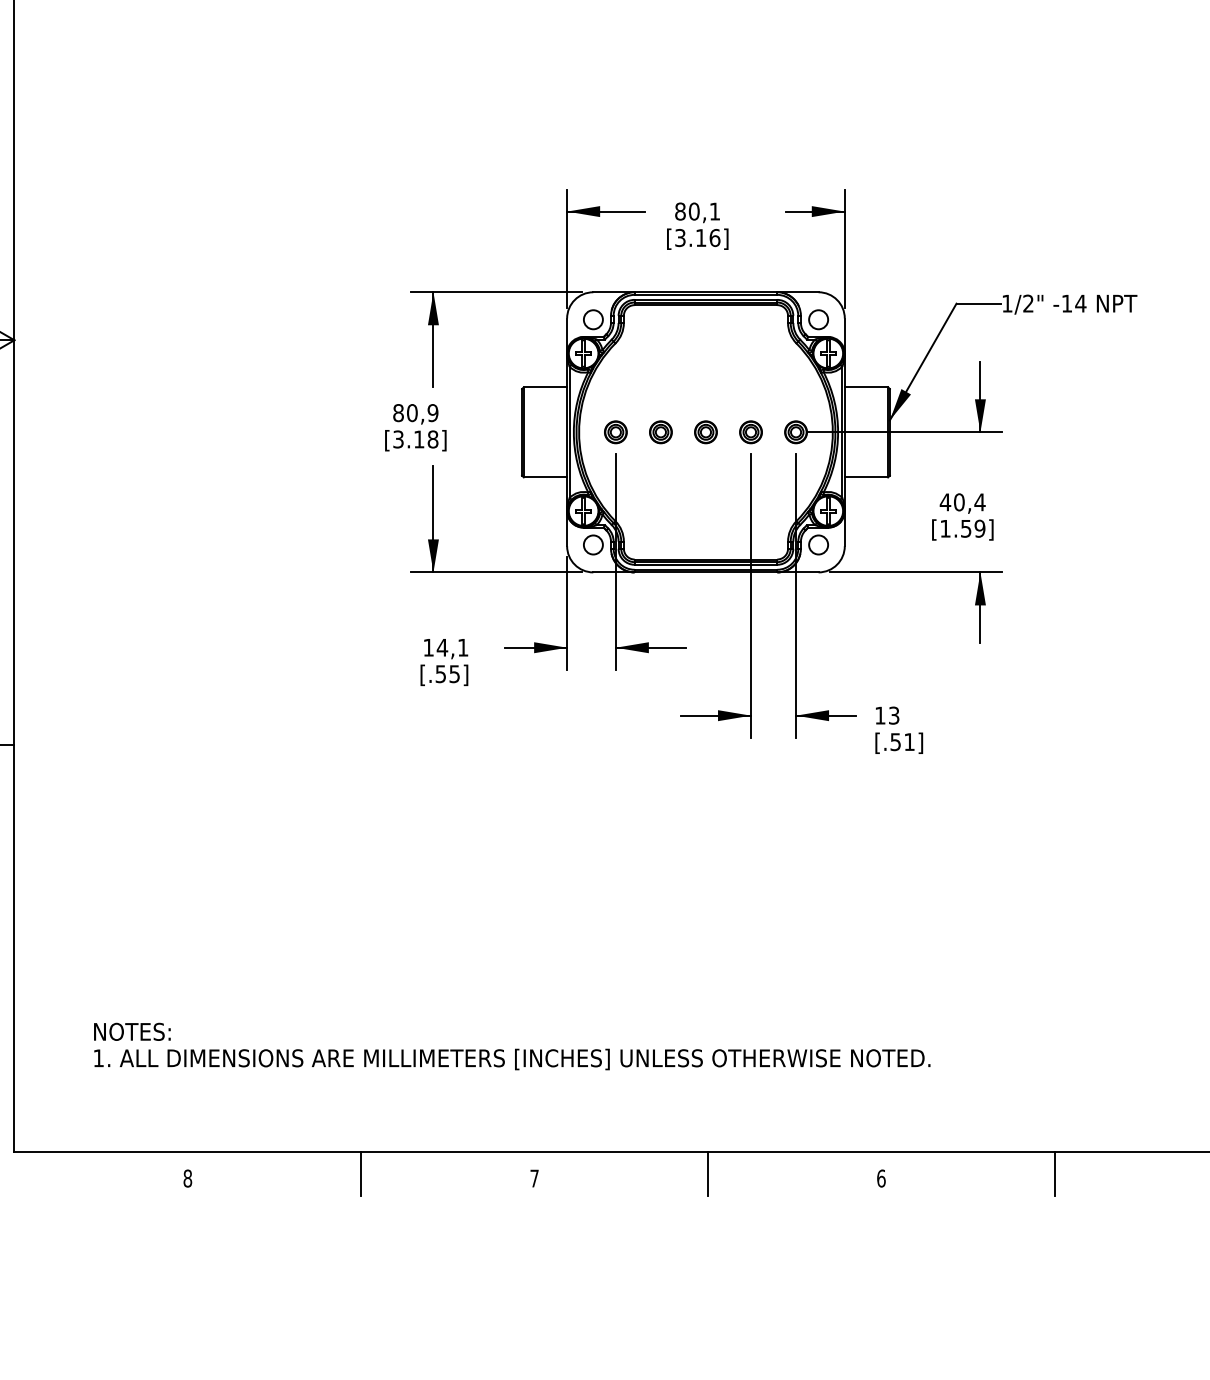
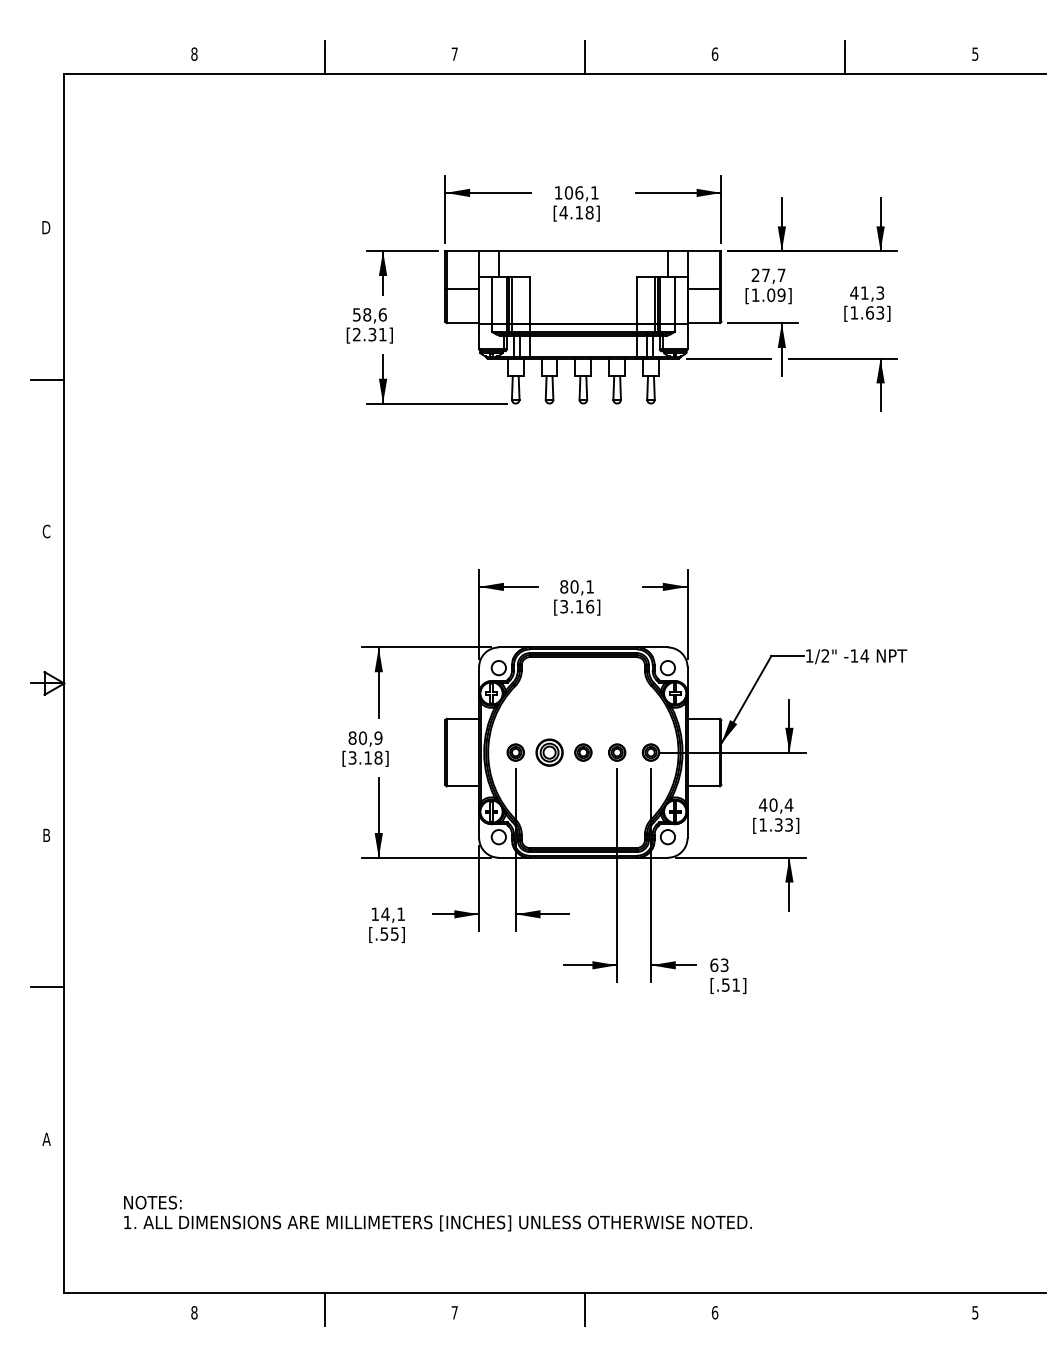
part: (660, 432) -> (549, 752), size x1.6
text: (973, 528) -> (784, 824), [1.59] -> [1.33]
text: (880, 715) -> (714, 965), 13 -> 63
line: (1055, 1172) -> (845, 1308), removed

